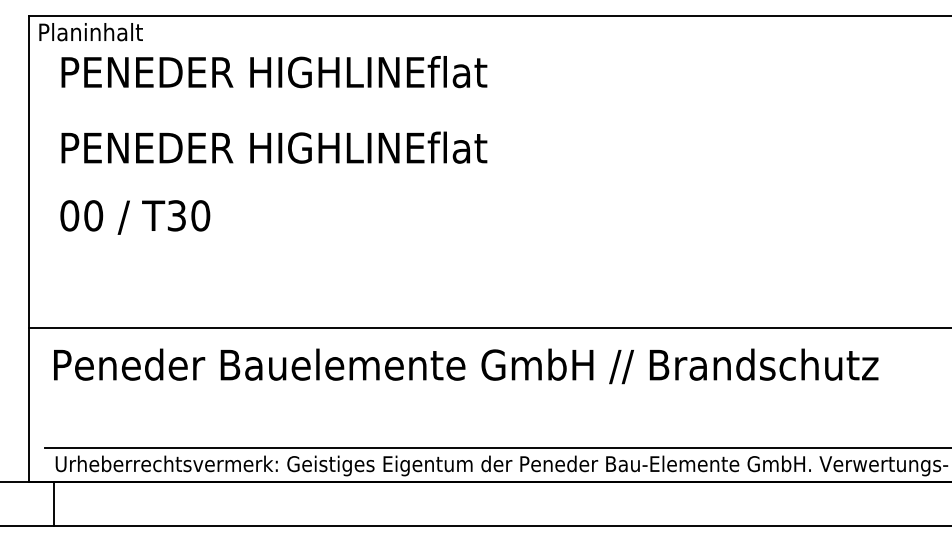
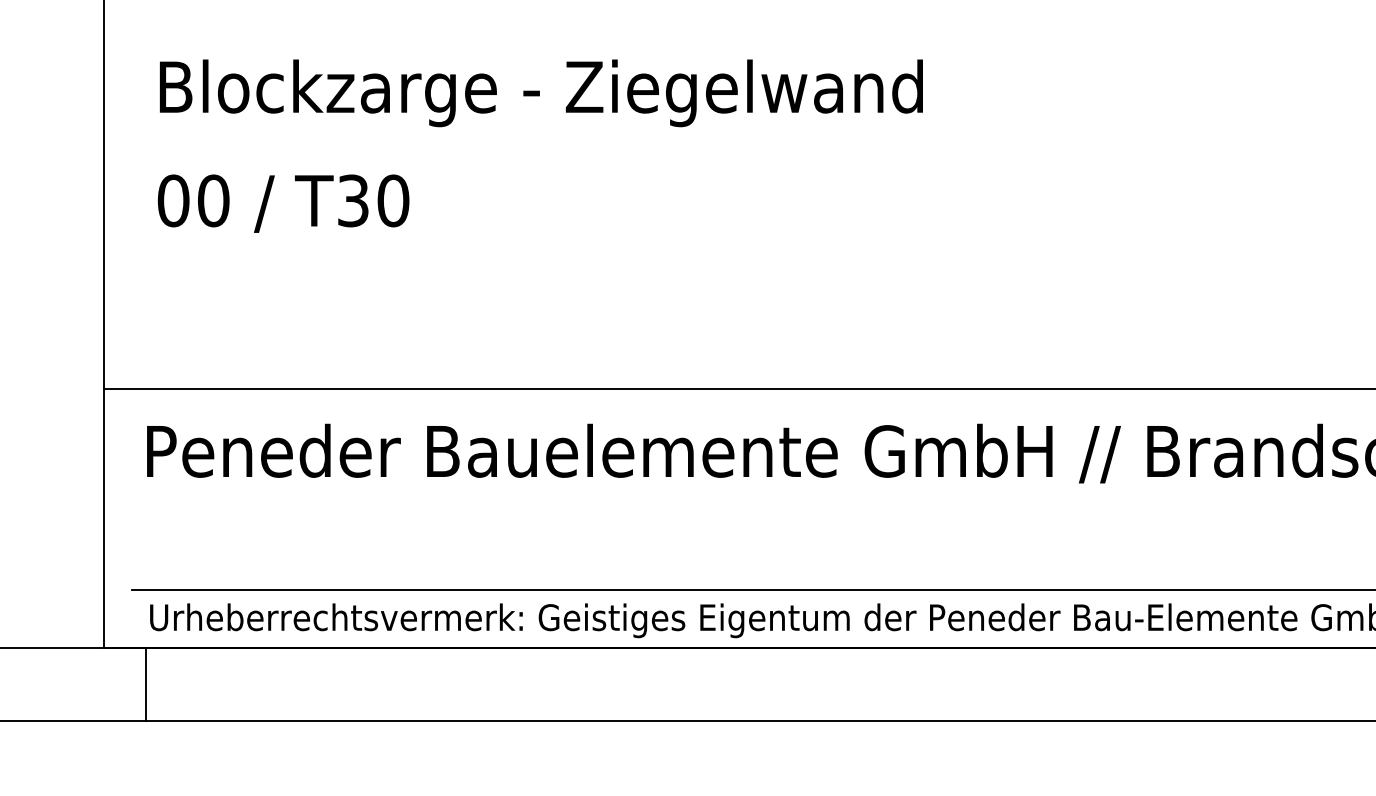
text: (290, 151) -> (544, 92), PENEDER HIGHLINEflat -> Blockzarge - Ziegelwand

